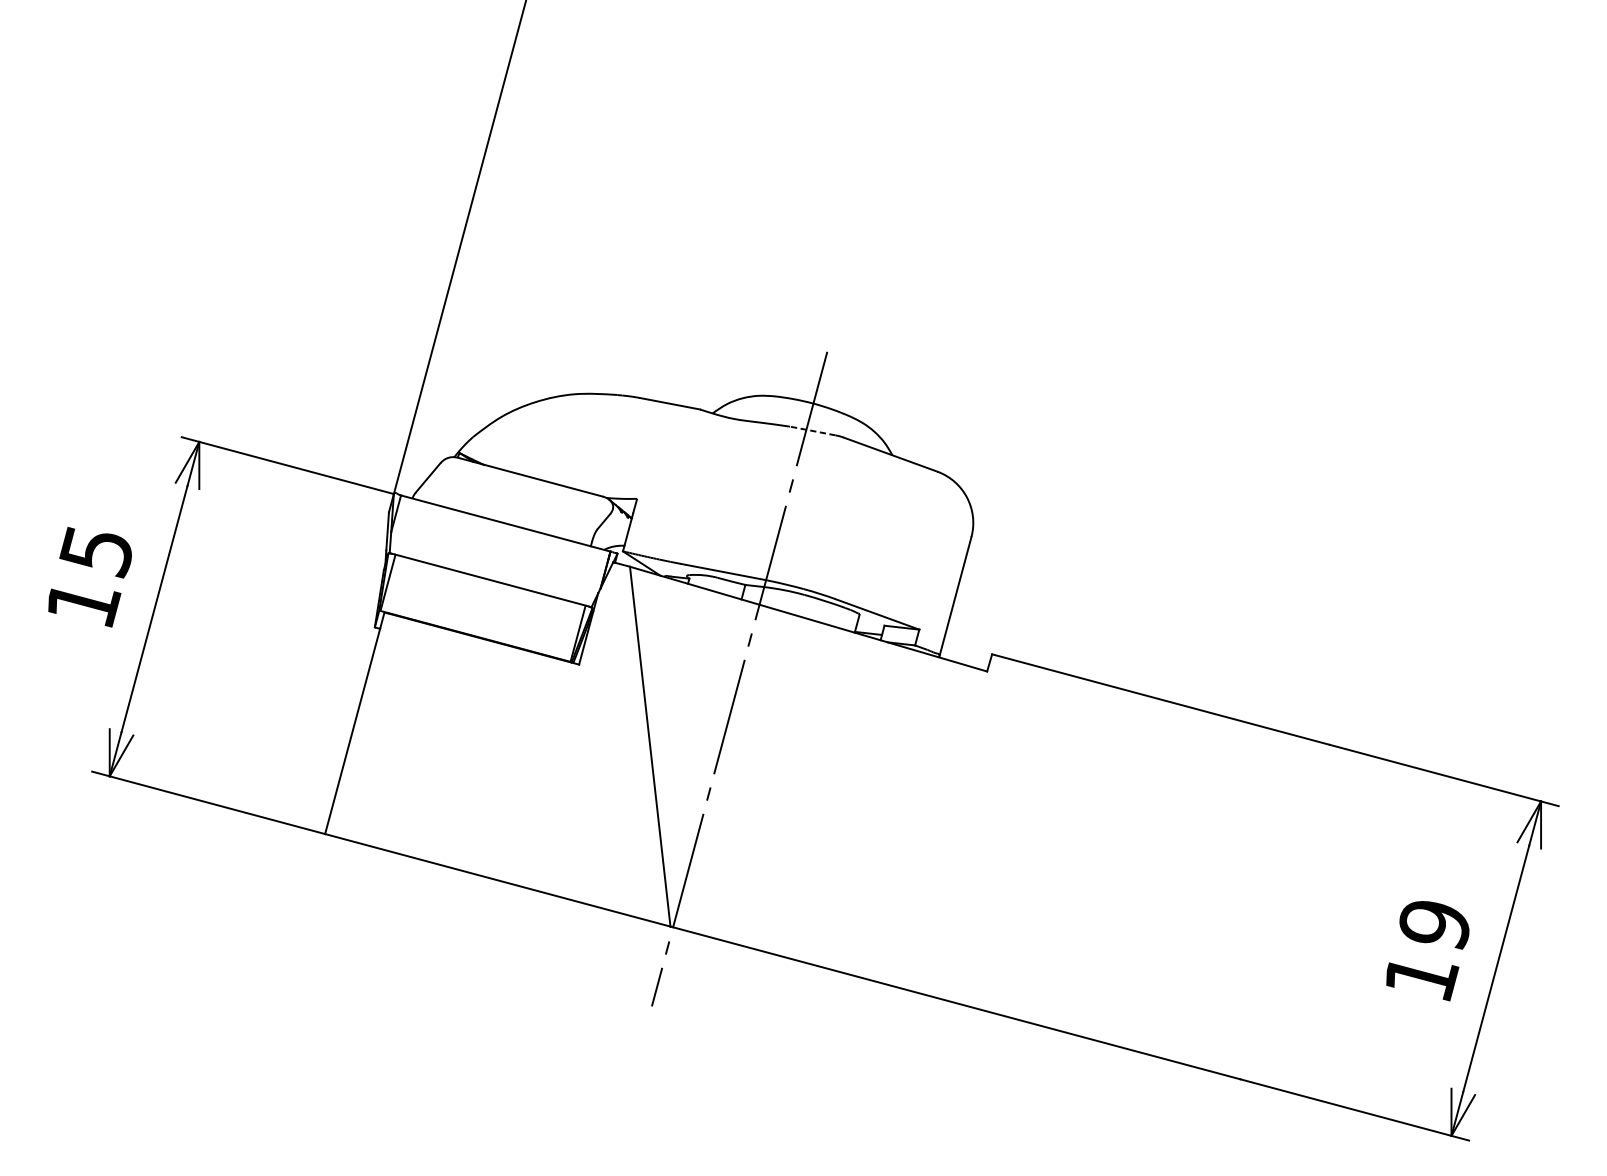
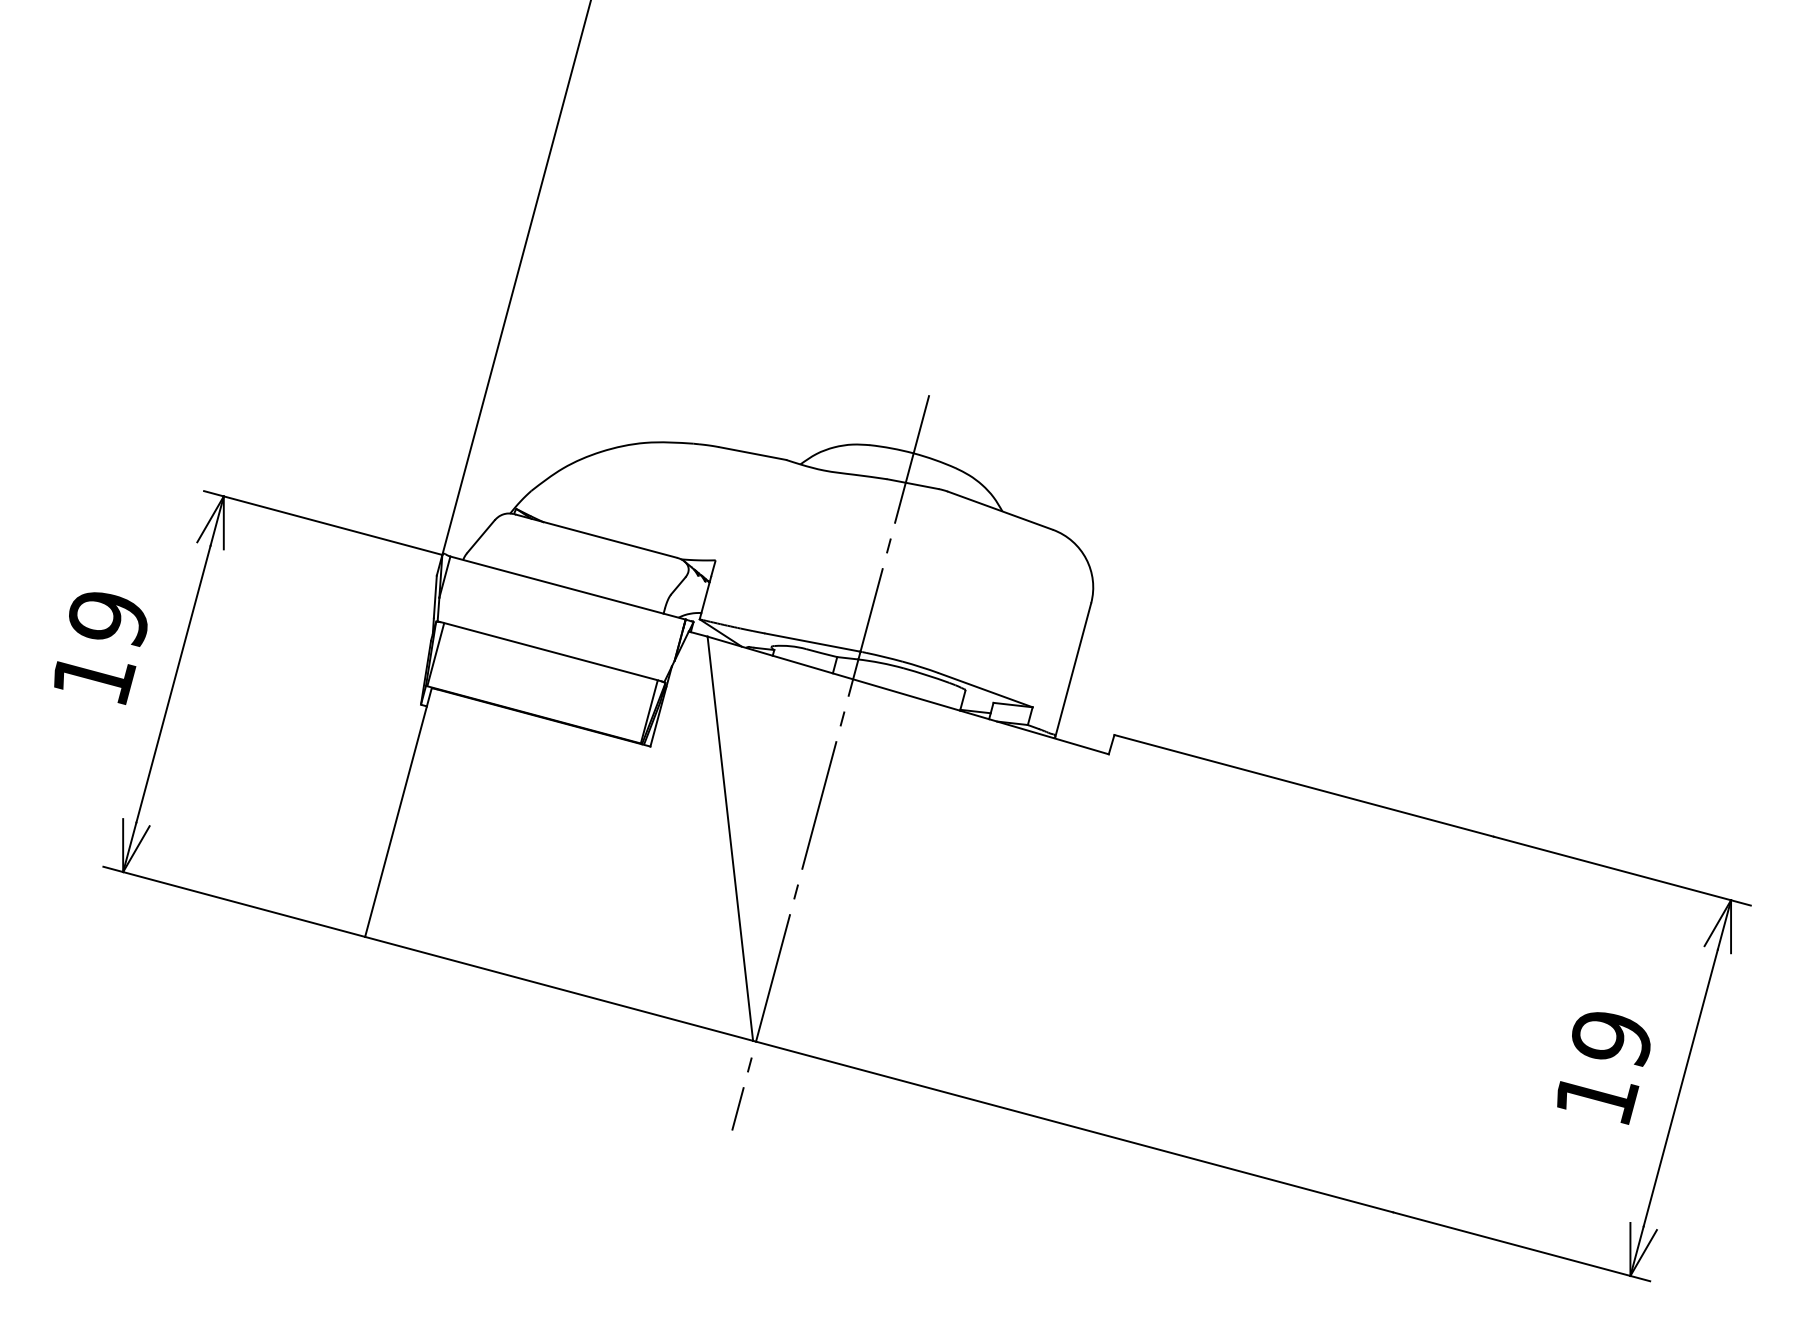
line: (812, 431) -> (912, 484), dashed -> solid
text: (95, 552) -> (107, 620), 15 -> 19

